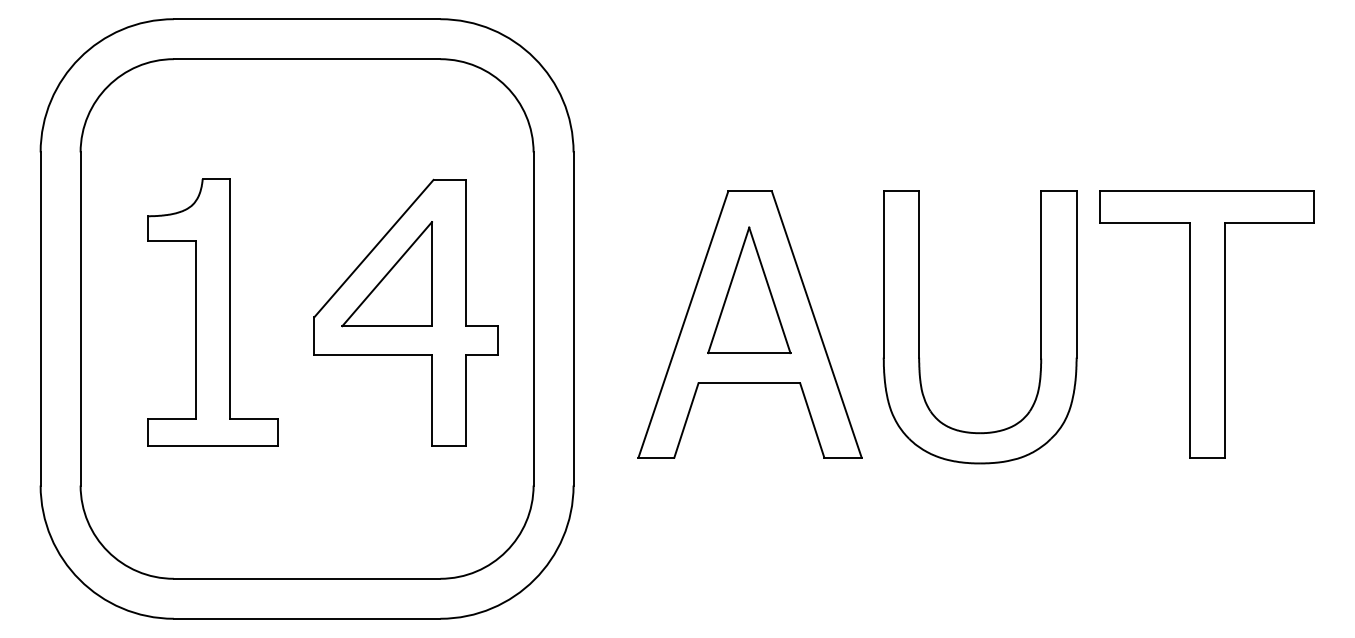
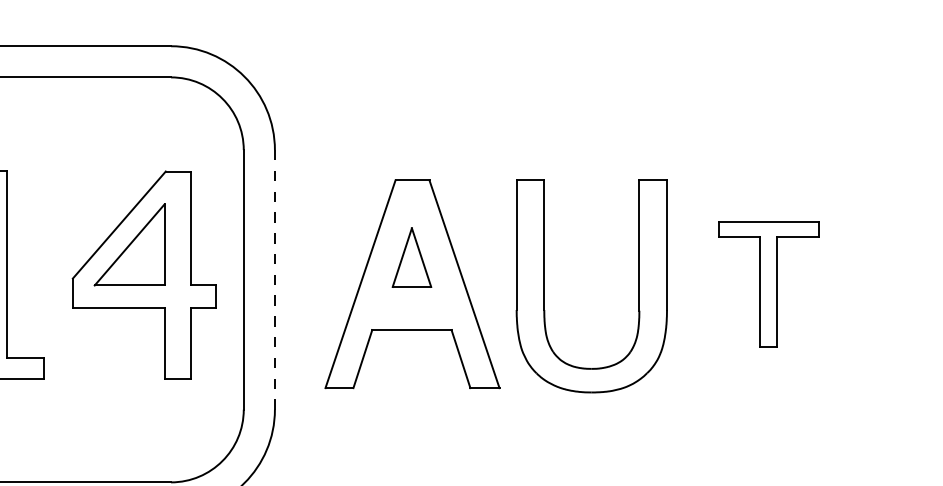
part: (749, 290) -> (412, 257), size x0.6
line: (573, 318) -> (274, 279), solid -> dashed
part: (1206, 324) -> (768, 284), size x0.6

